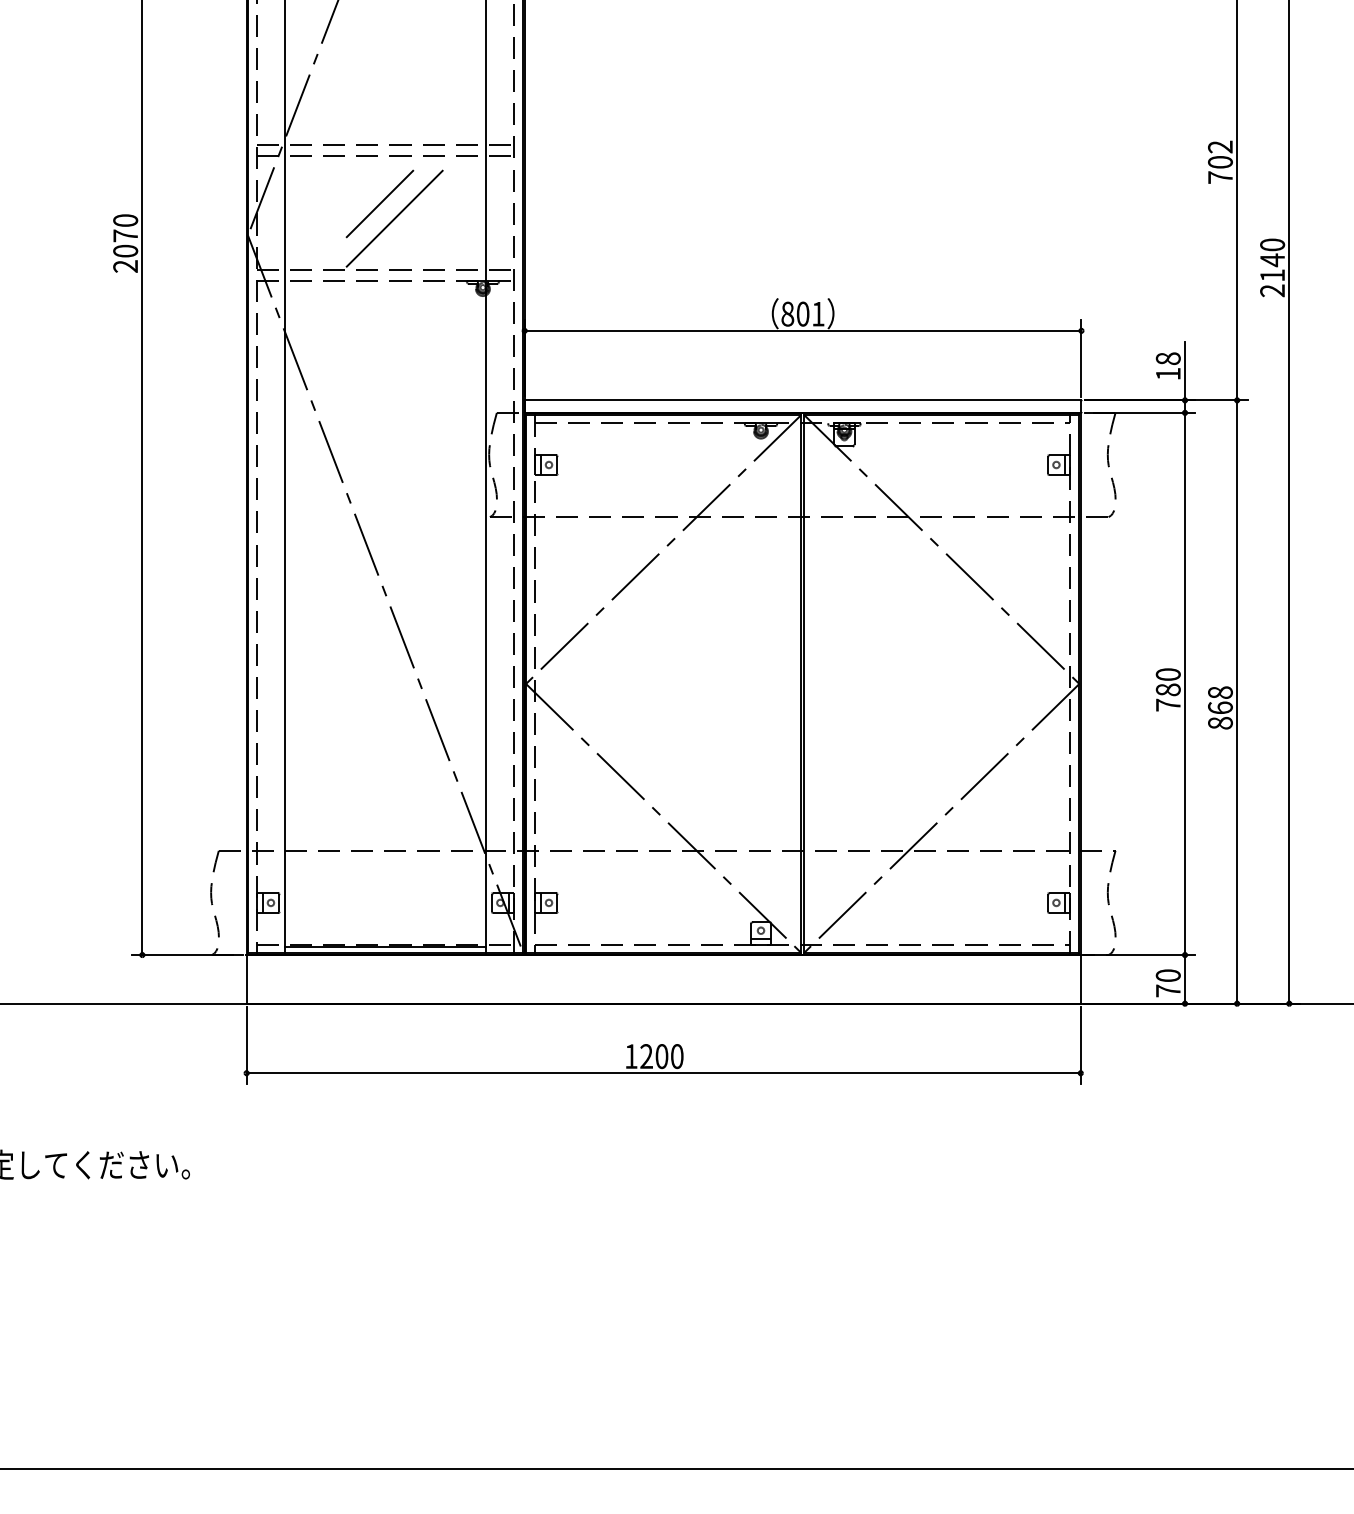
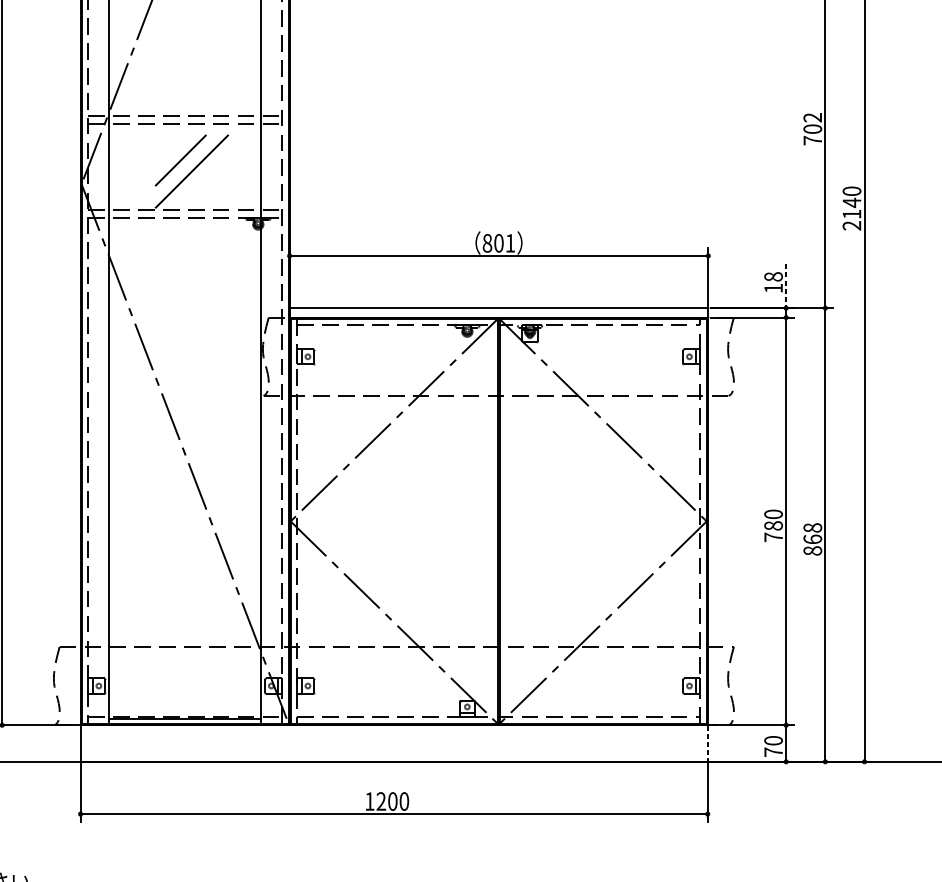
line: (1185, 371) -> (786, 286), solid -> dashed
line: (1080, 979) -> (707, 743), solid -> dashed

